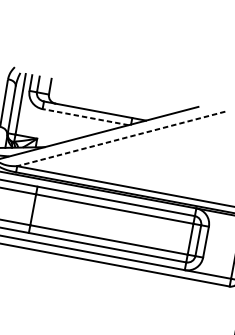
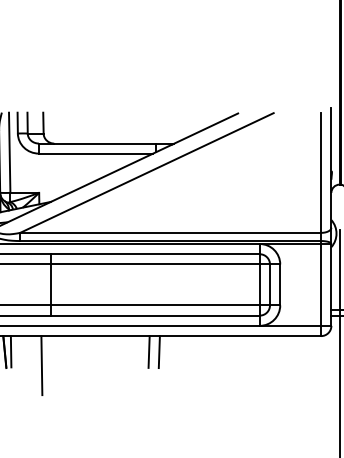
line: (85, 116) -> (95, 153), dashed -> solid
line: (120, 139) -> (146, 173), dashed -> solid
line: (14, 269) -> (41, 365), added
line: (97, 273) -> (148, 351), added
line: (104, 275) -> (158, 352), added

